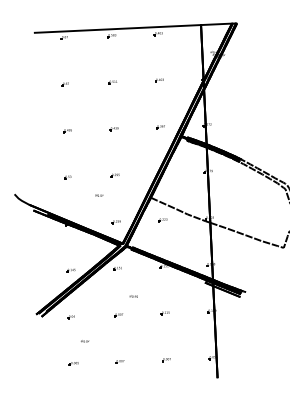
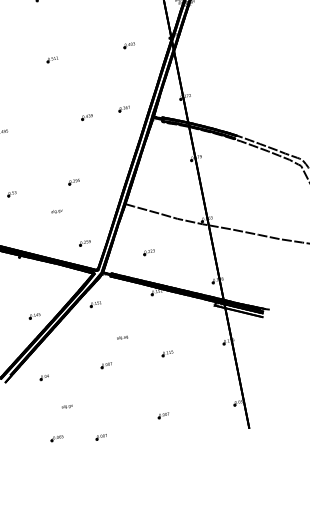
part: (159, 80) -> (129, 45), moved
part: (113, 129) -> (86, 118), moved
part: (162, 220) -> (148, 252), moved
part: (166, 360) -> (163, 416), moved
part: (119, 361) -> (100, 436), moved

